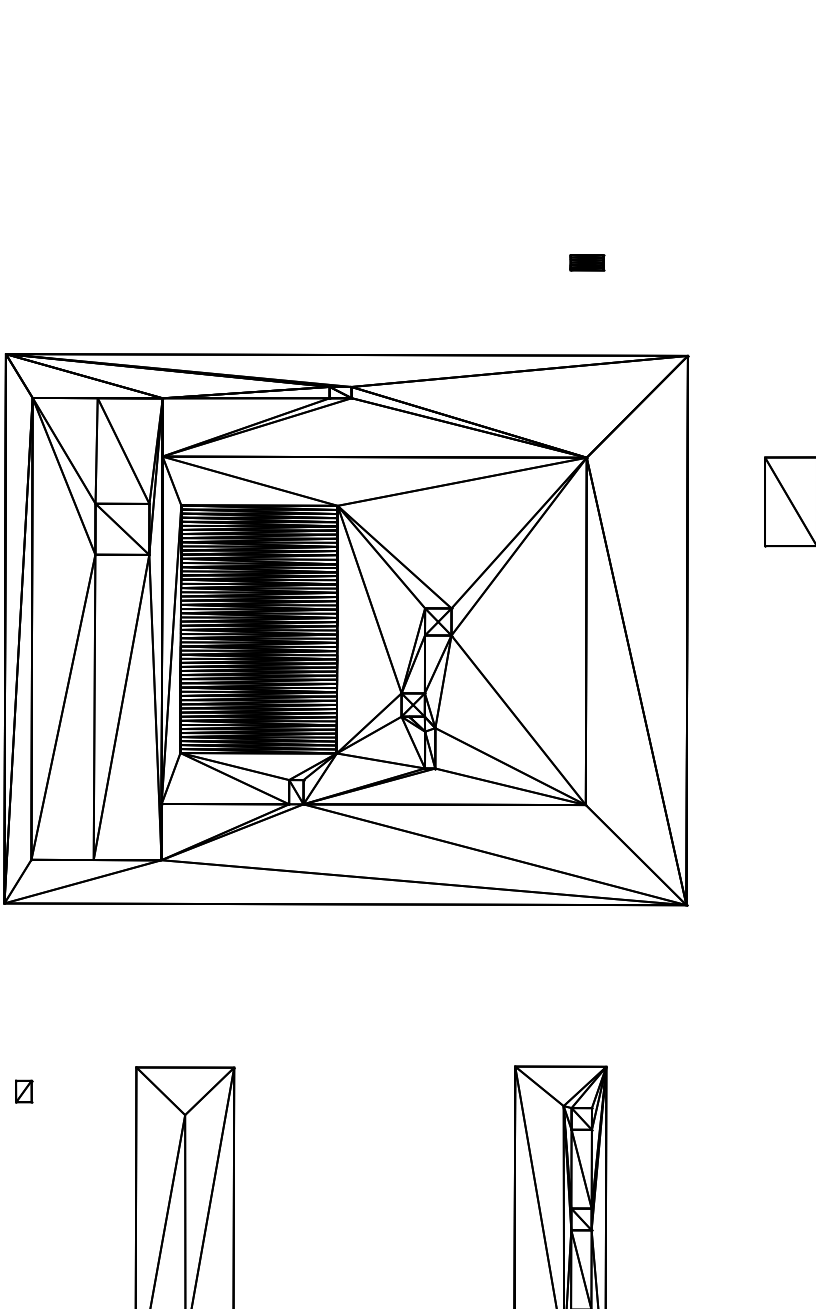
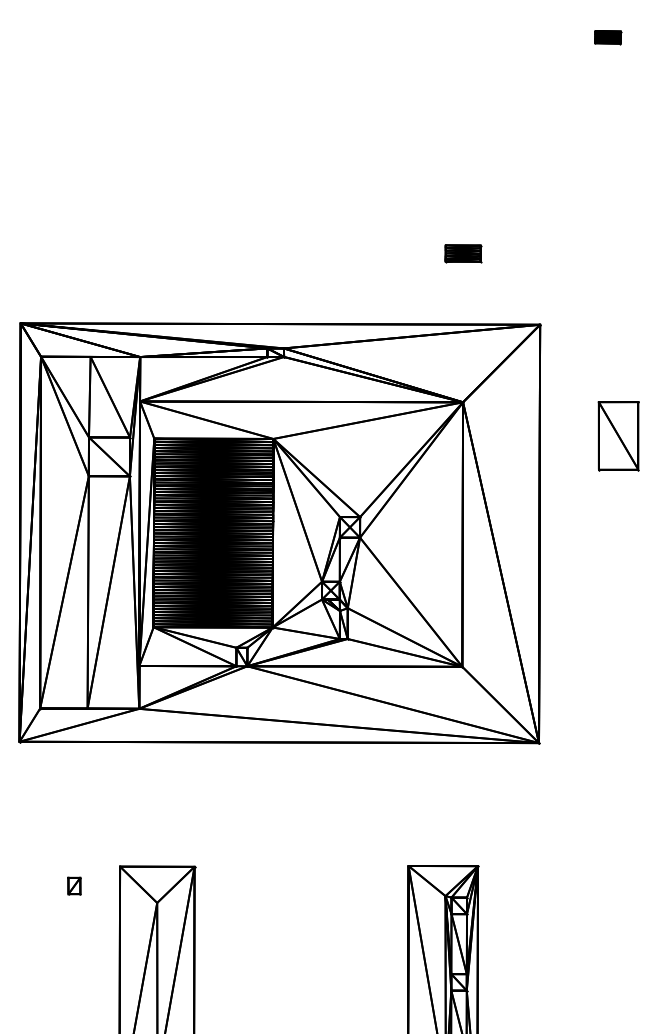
part: (587, 263) -> (463, 254), size x1.4
part: (24, 1090) -> (74, 885), moved

